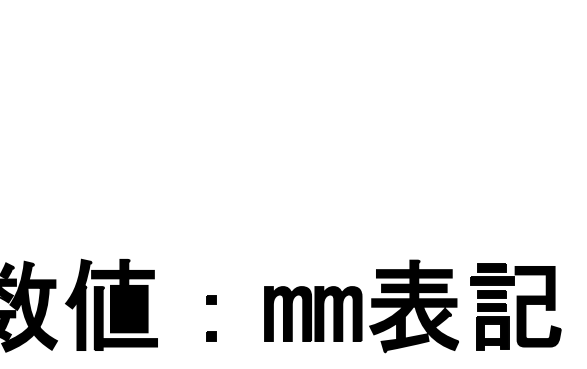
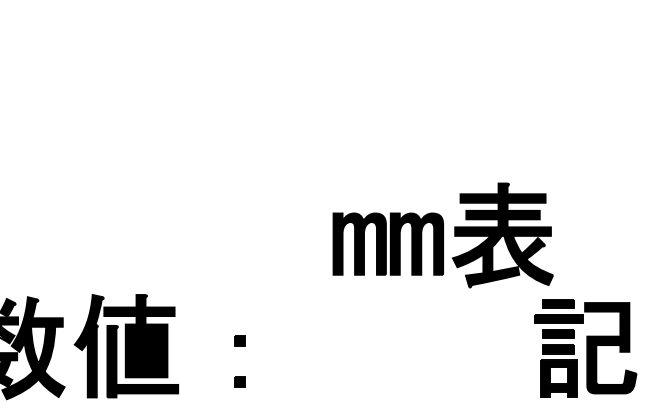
part: (361, 306) -> (443, 235), moved

